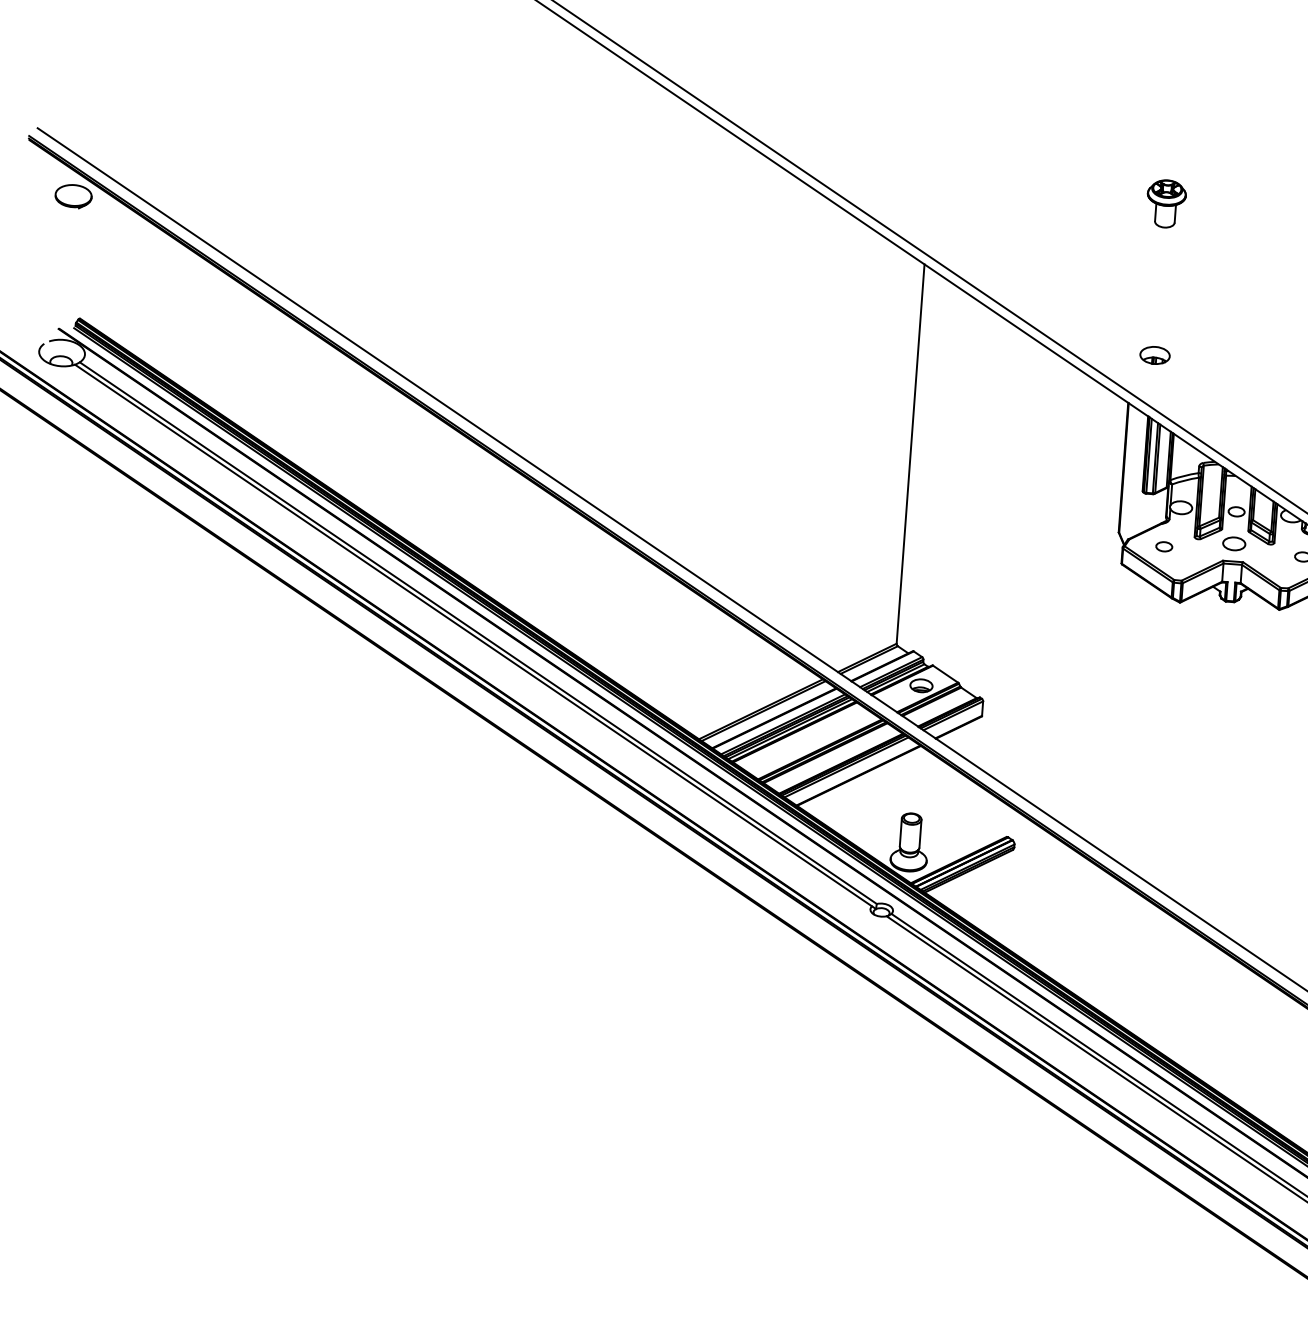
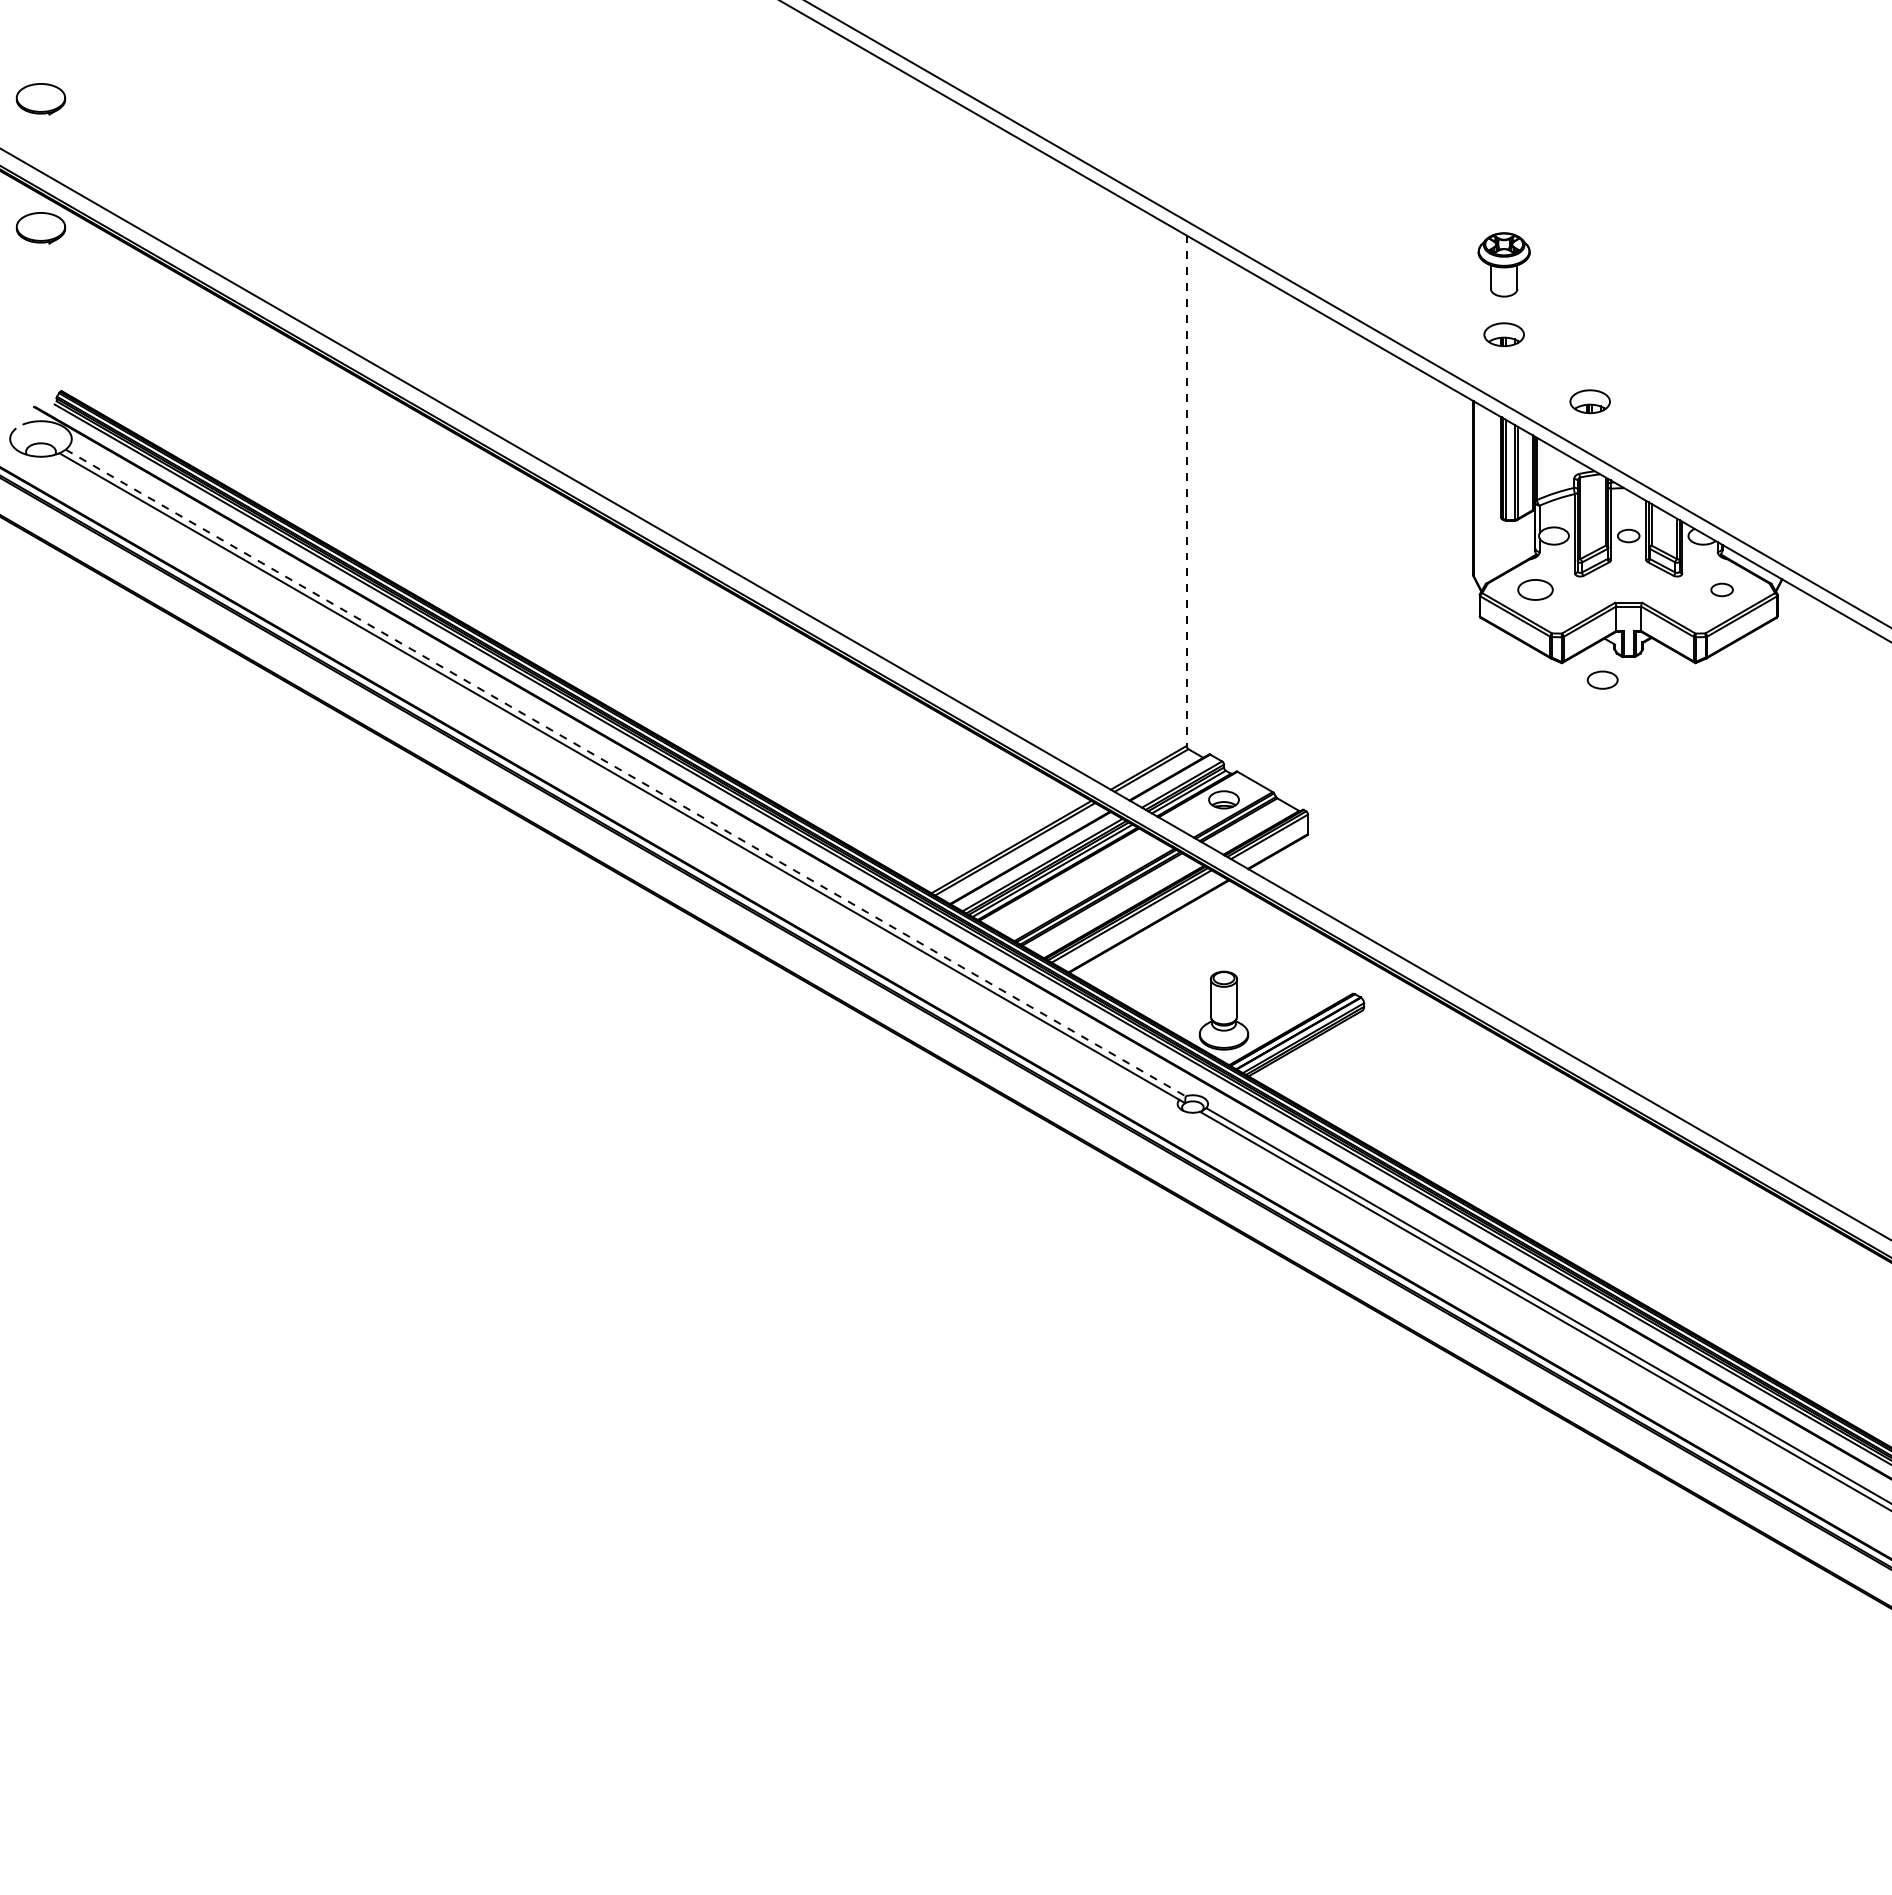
part: (80, 100) -> (40, 99), added
part: (1165, 203) -> (1503, 264), moved
part: (1214, 409) -> (1589, 401), added
line: (910, 454) -> (1186, 491), solid -> dashed
part: (1234, 543) -> (1602, 679), moved
part: (1163, 546) -> (1534, 589), size x1.6
line: (478, 632) -> (625, 772), solid -> dashed

